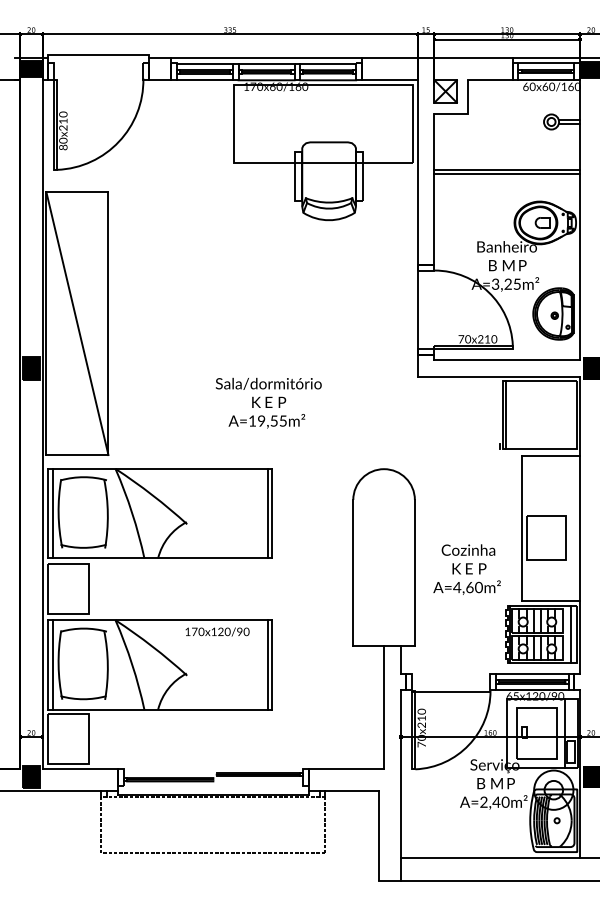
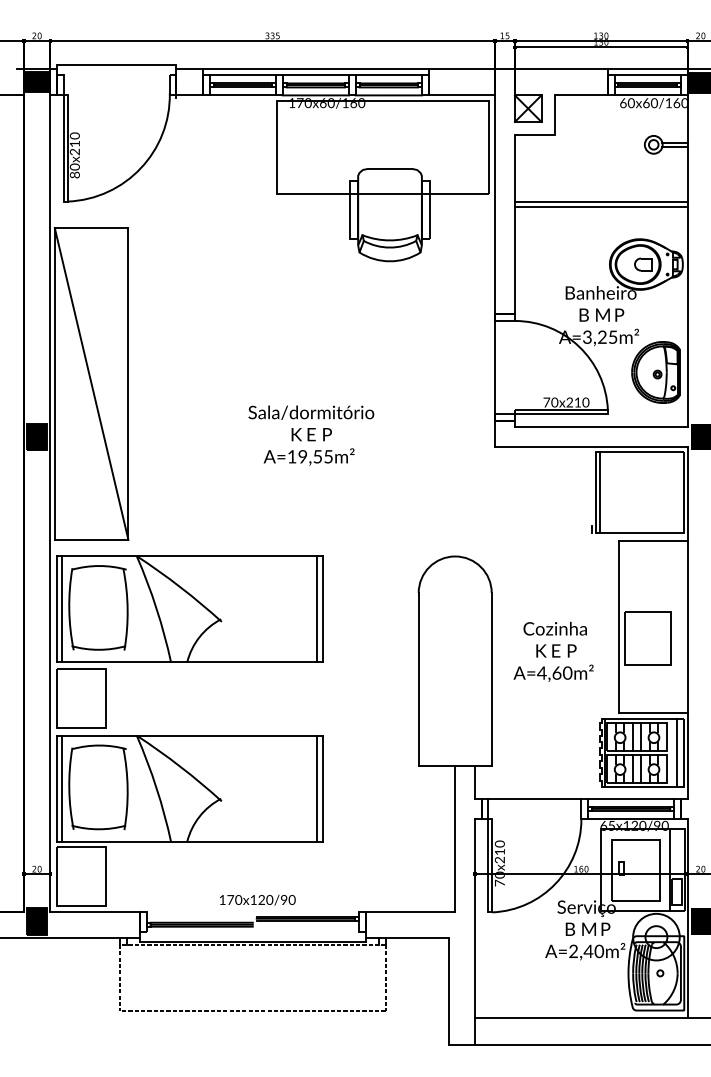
text: (268, 402) -> (311, 434), moved
text: (466, 569) -> (552, 651), moved
text: (217, 631) -> (257, 899), moved
line: (451, 691) -> (535, 798), moved

